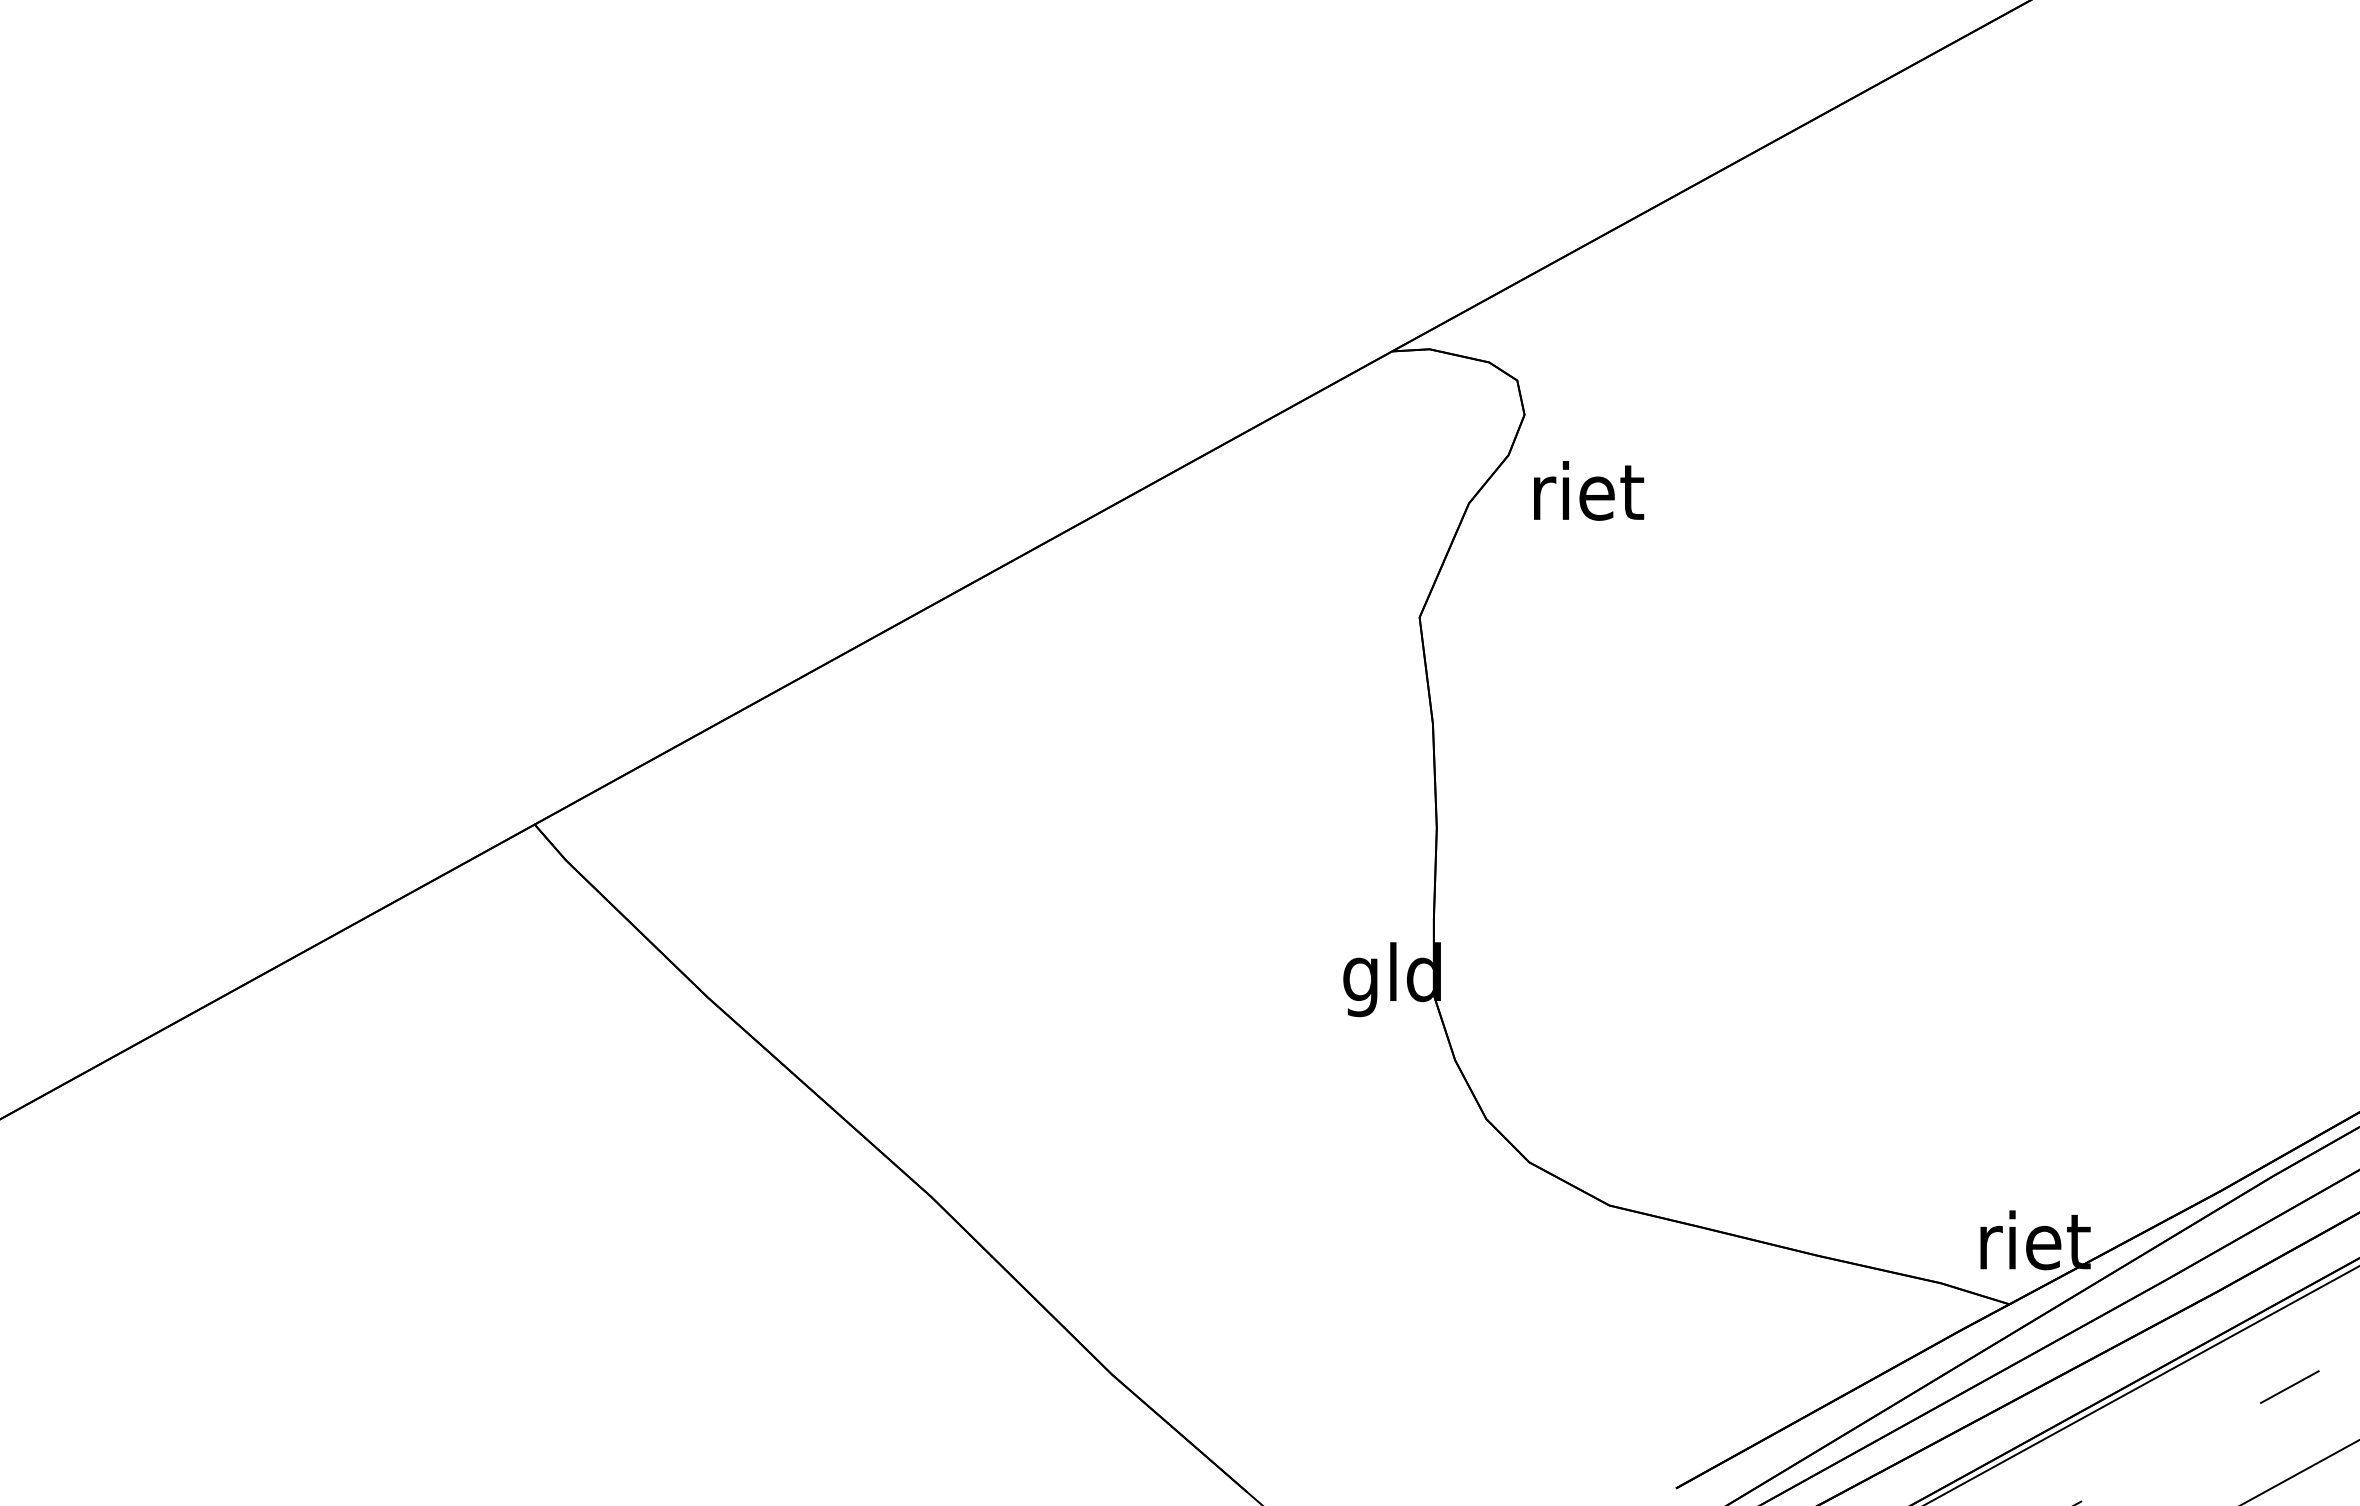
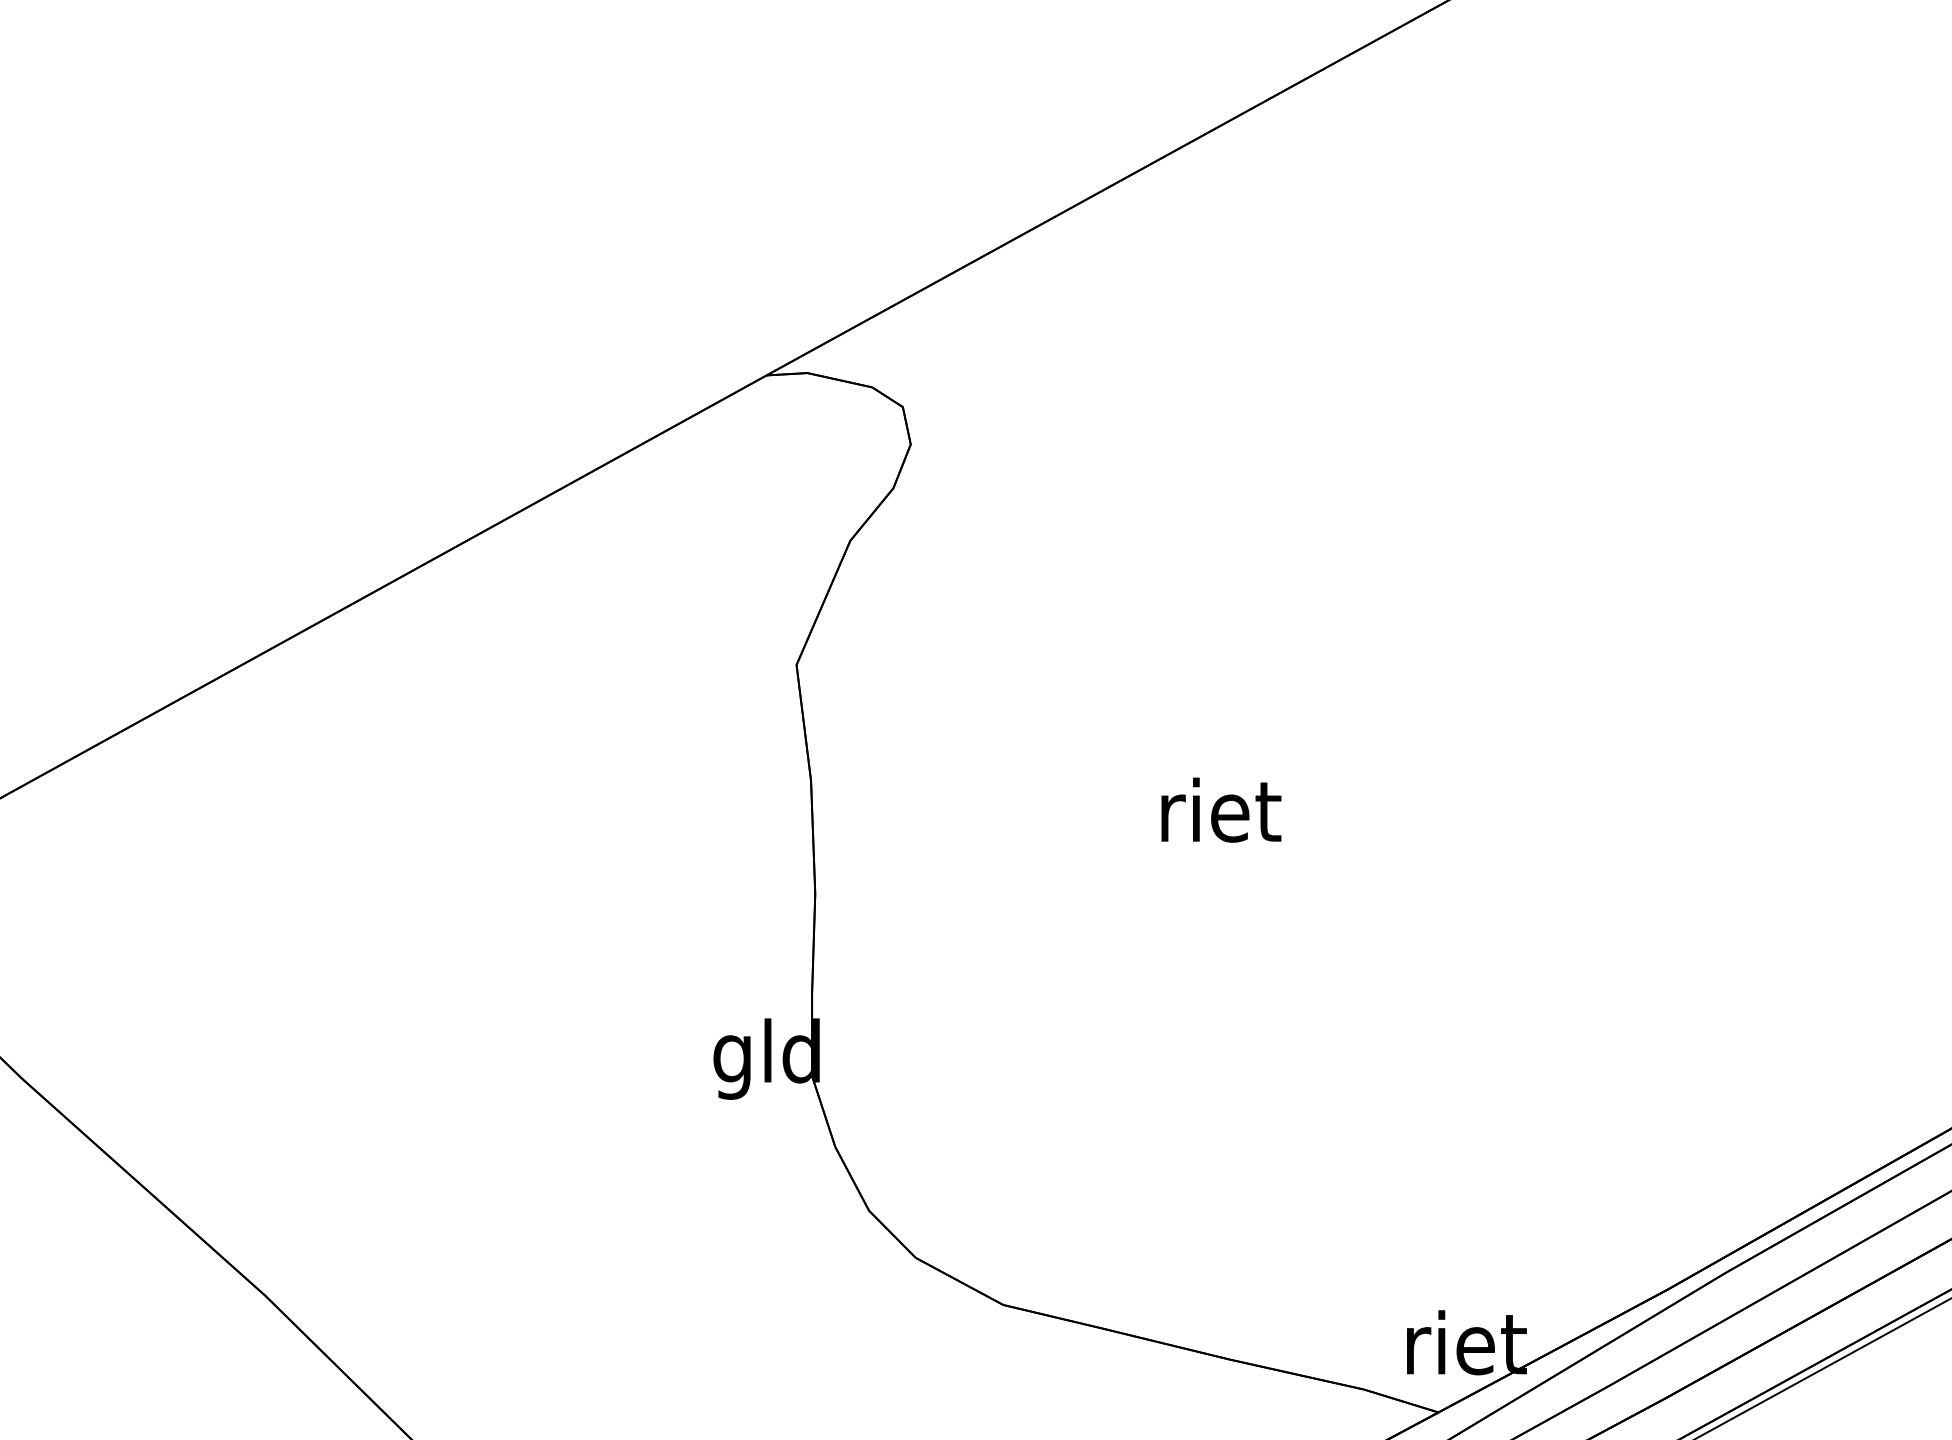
text: (1589, 490) -> (1221, 809), moved

